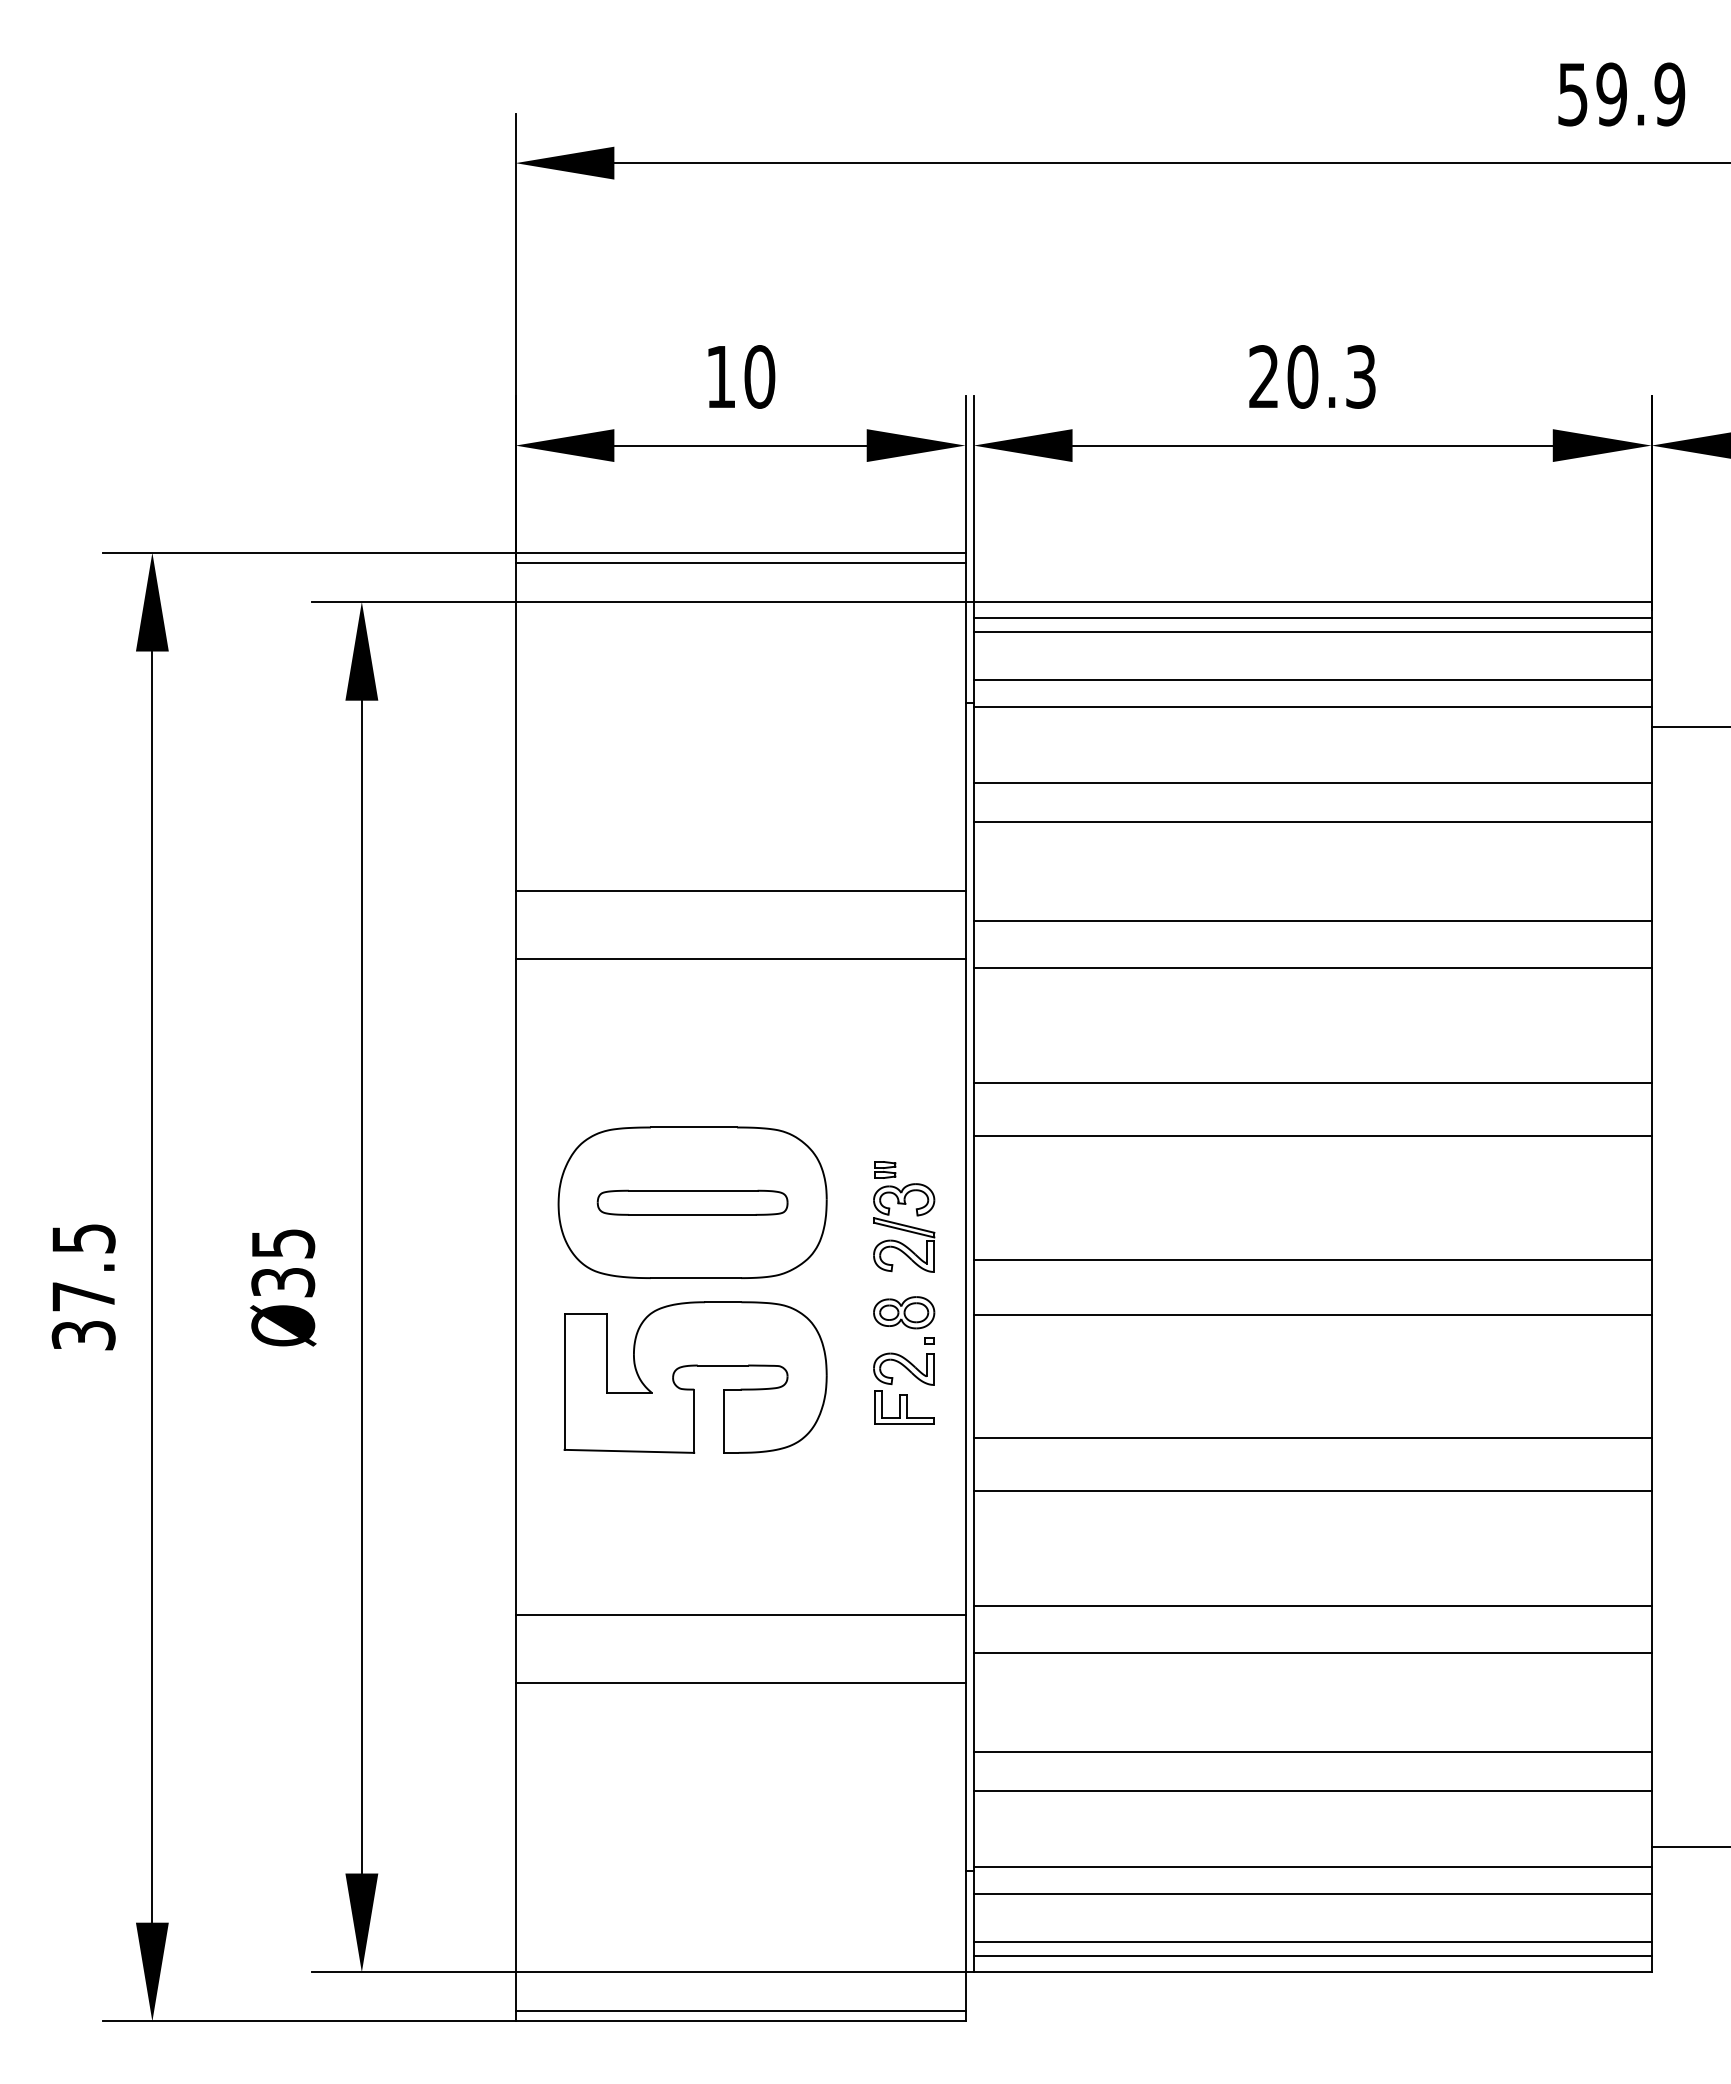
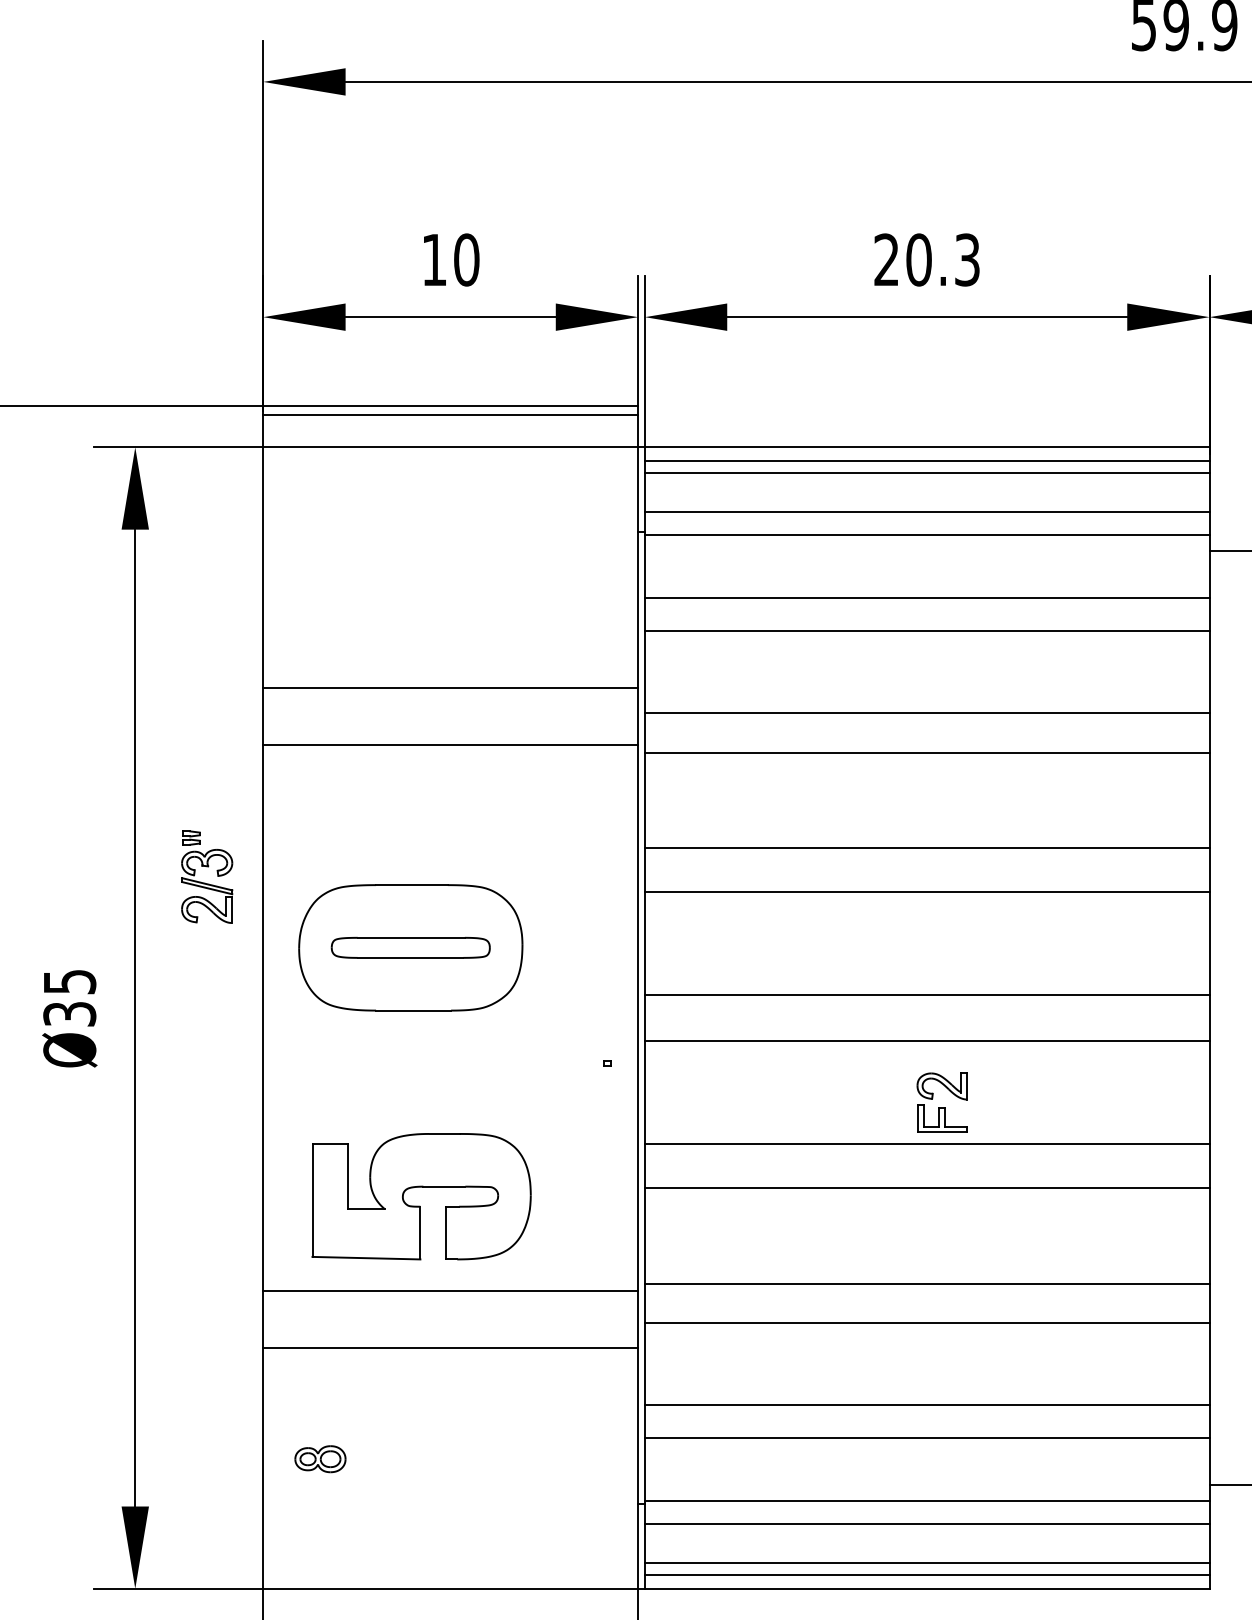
part: (901, 1223) -> (204, 882), moved
part: (904, 1312) -> (320, 1459), moved
part: (695, 1366) -> (421, 1187), moved
part: (903, 1388) -> (942, 1102), moved

